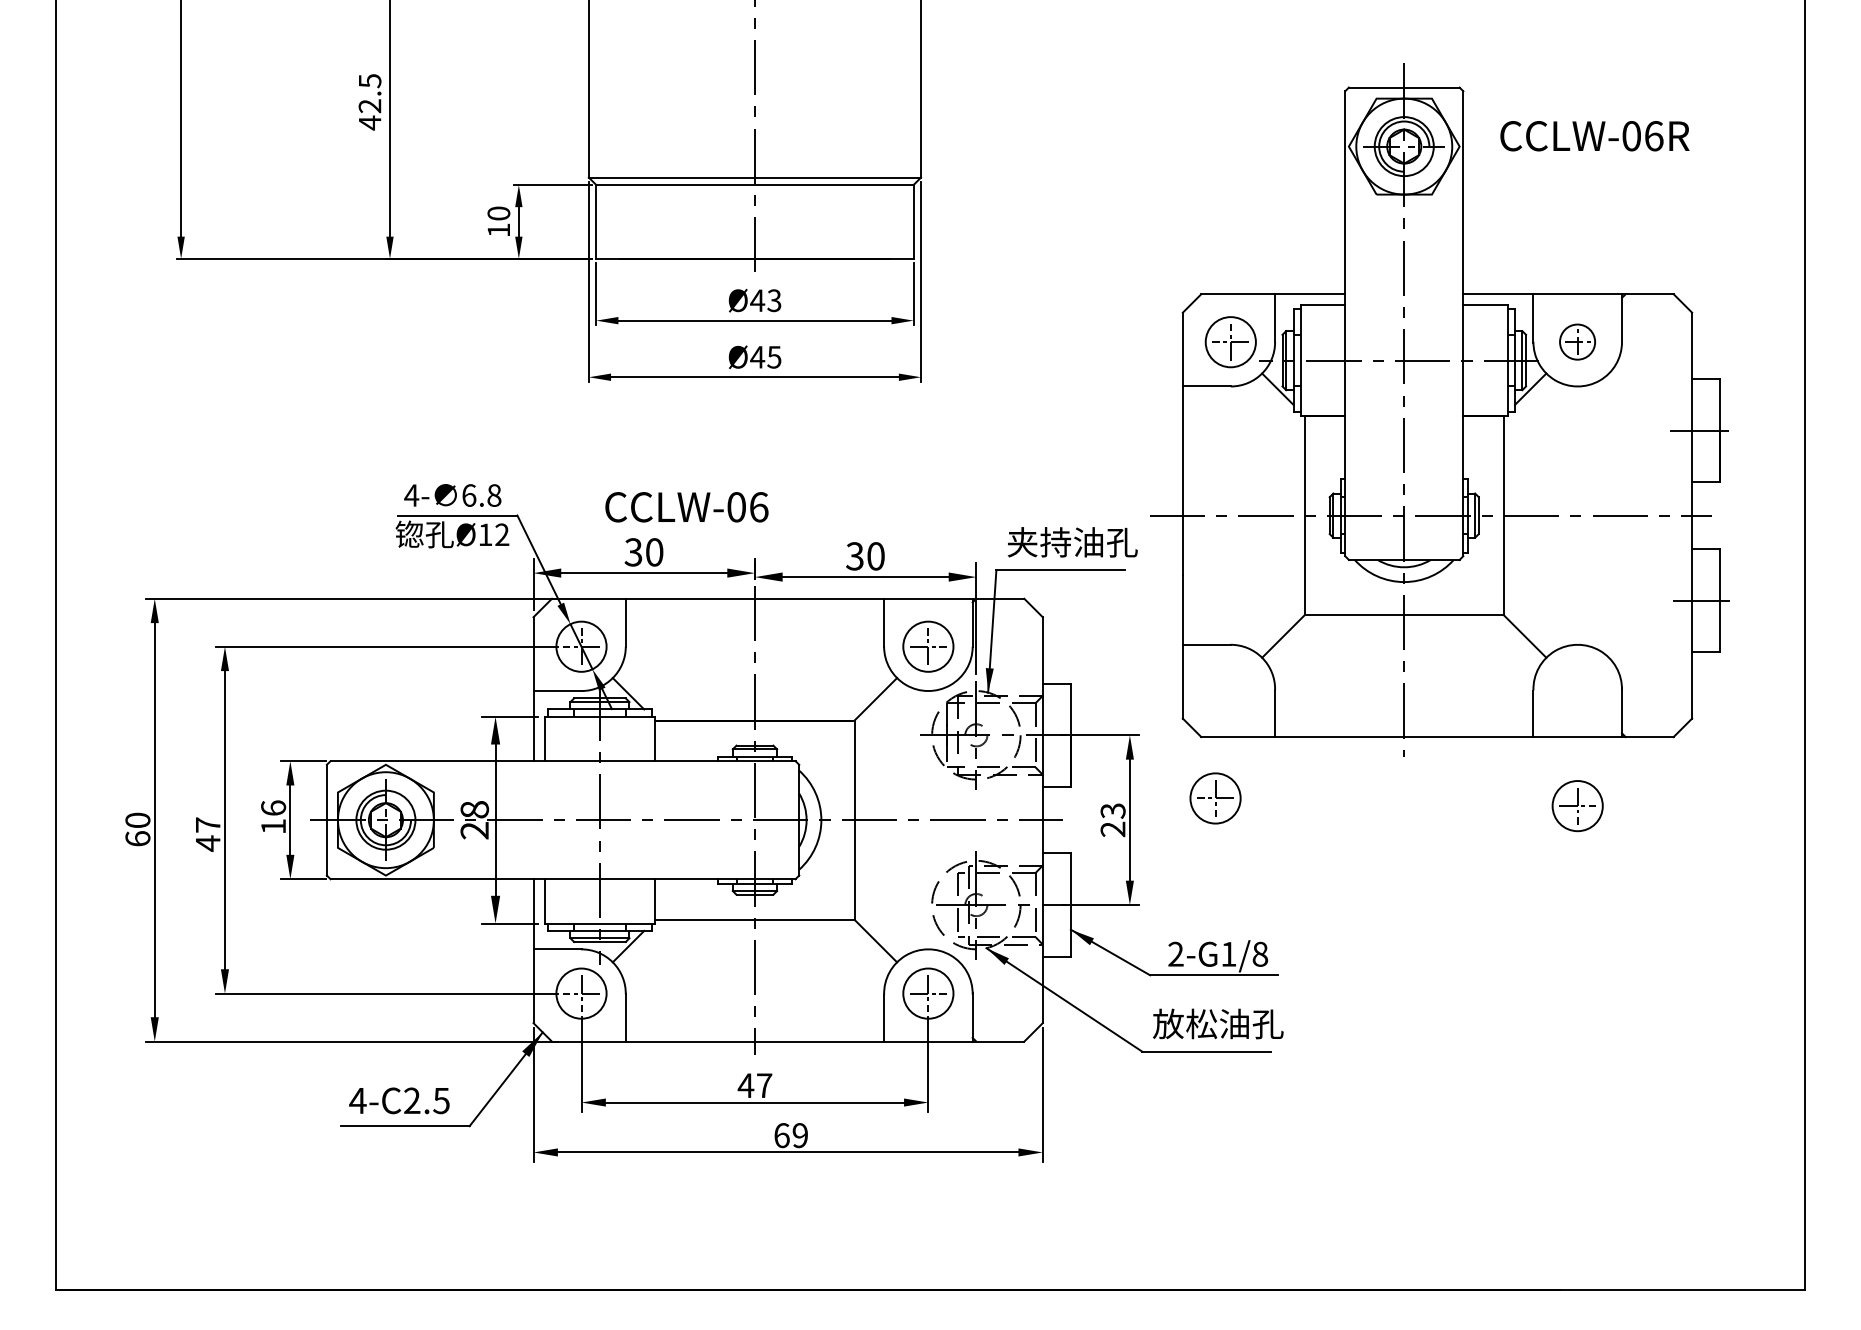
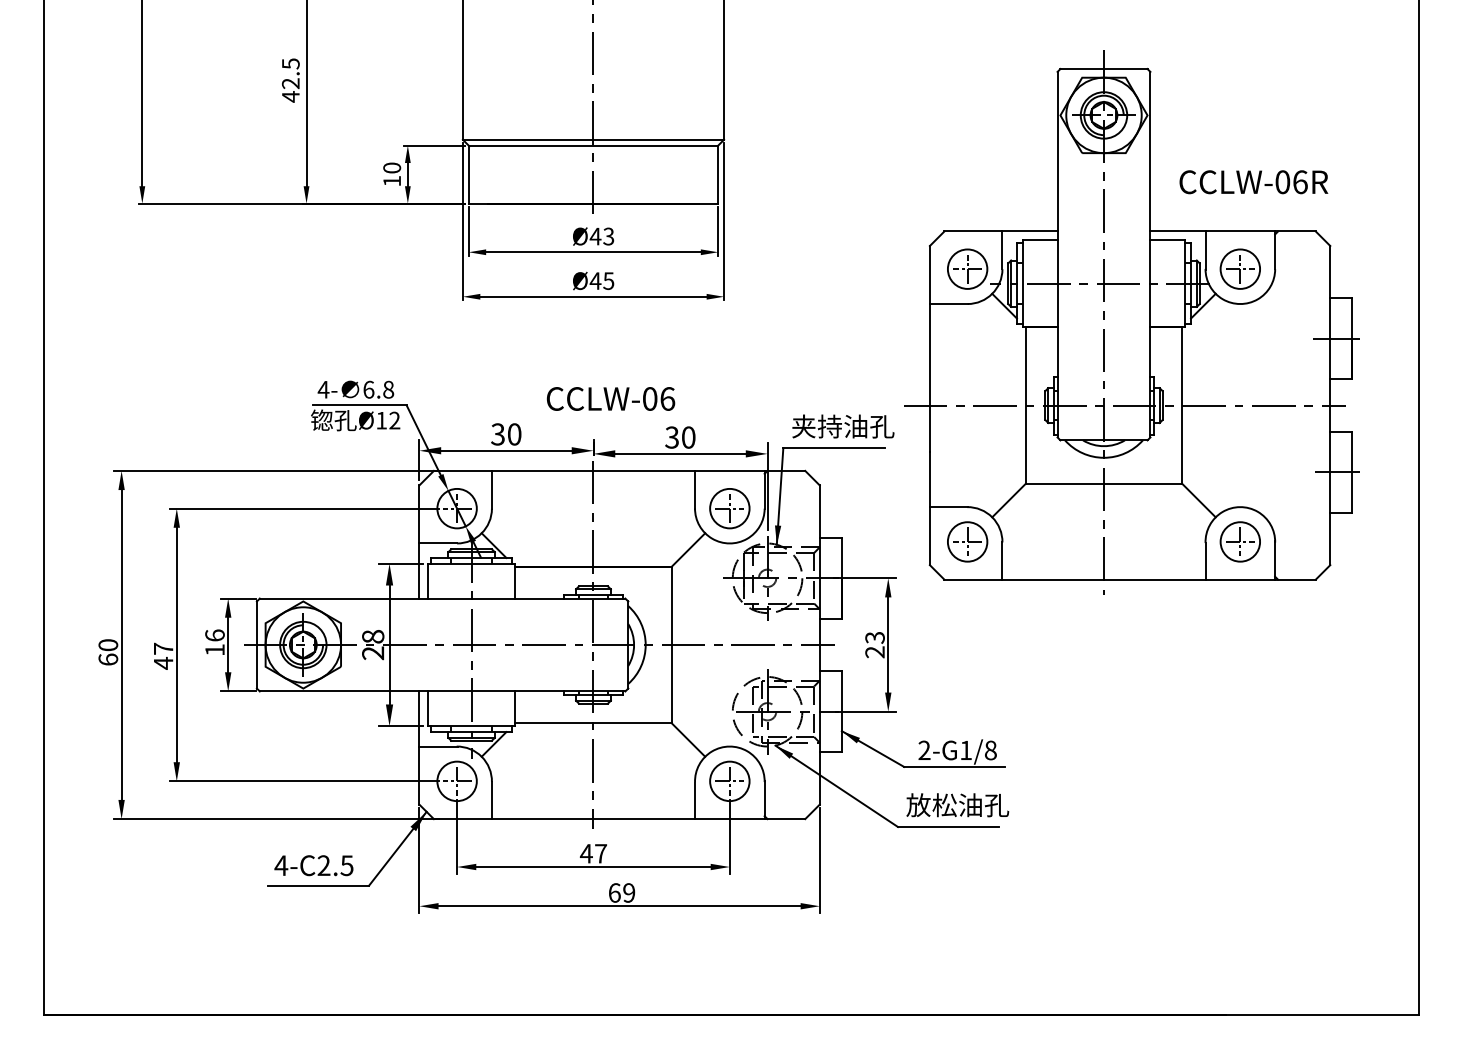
text: (1594, 136) -> (1253, 182), moved
part: (1576, 341) -> (1239, 268), size x1.43
text: (687, 506) -> (611, 398), moved
part: (1215, 797) -> (967, 541), moved
part: (1576, 805) -> (1239, 541), moved

